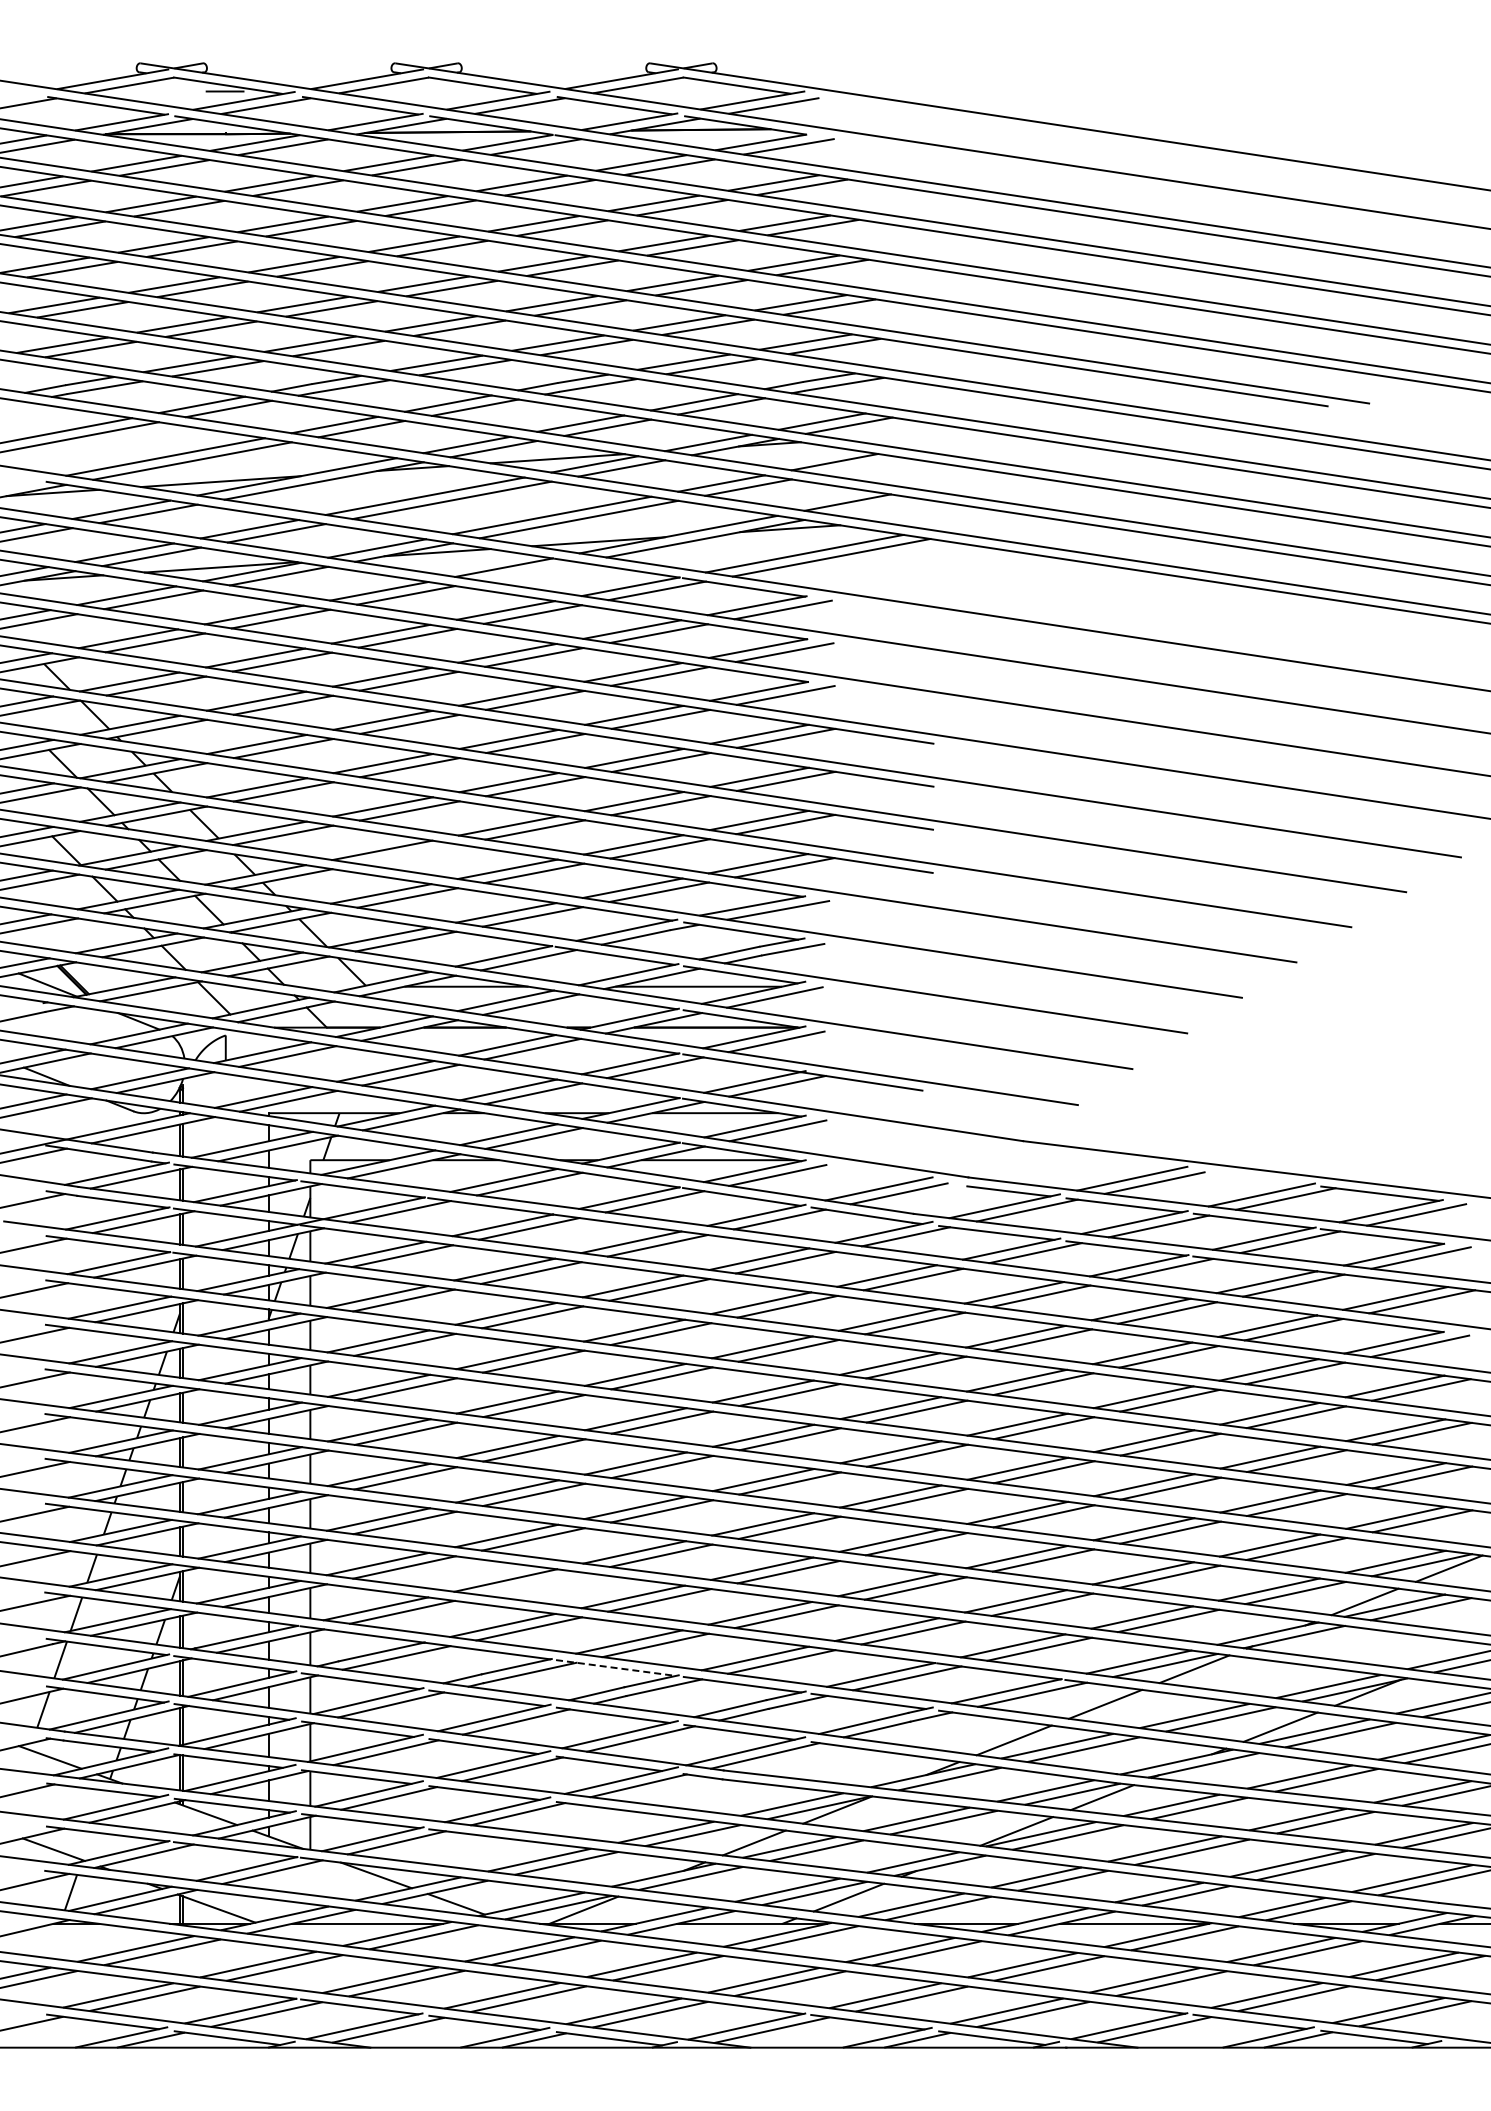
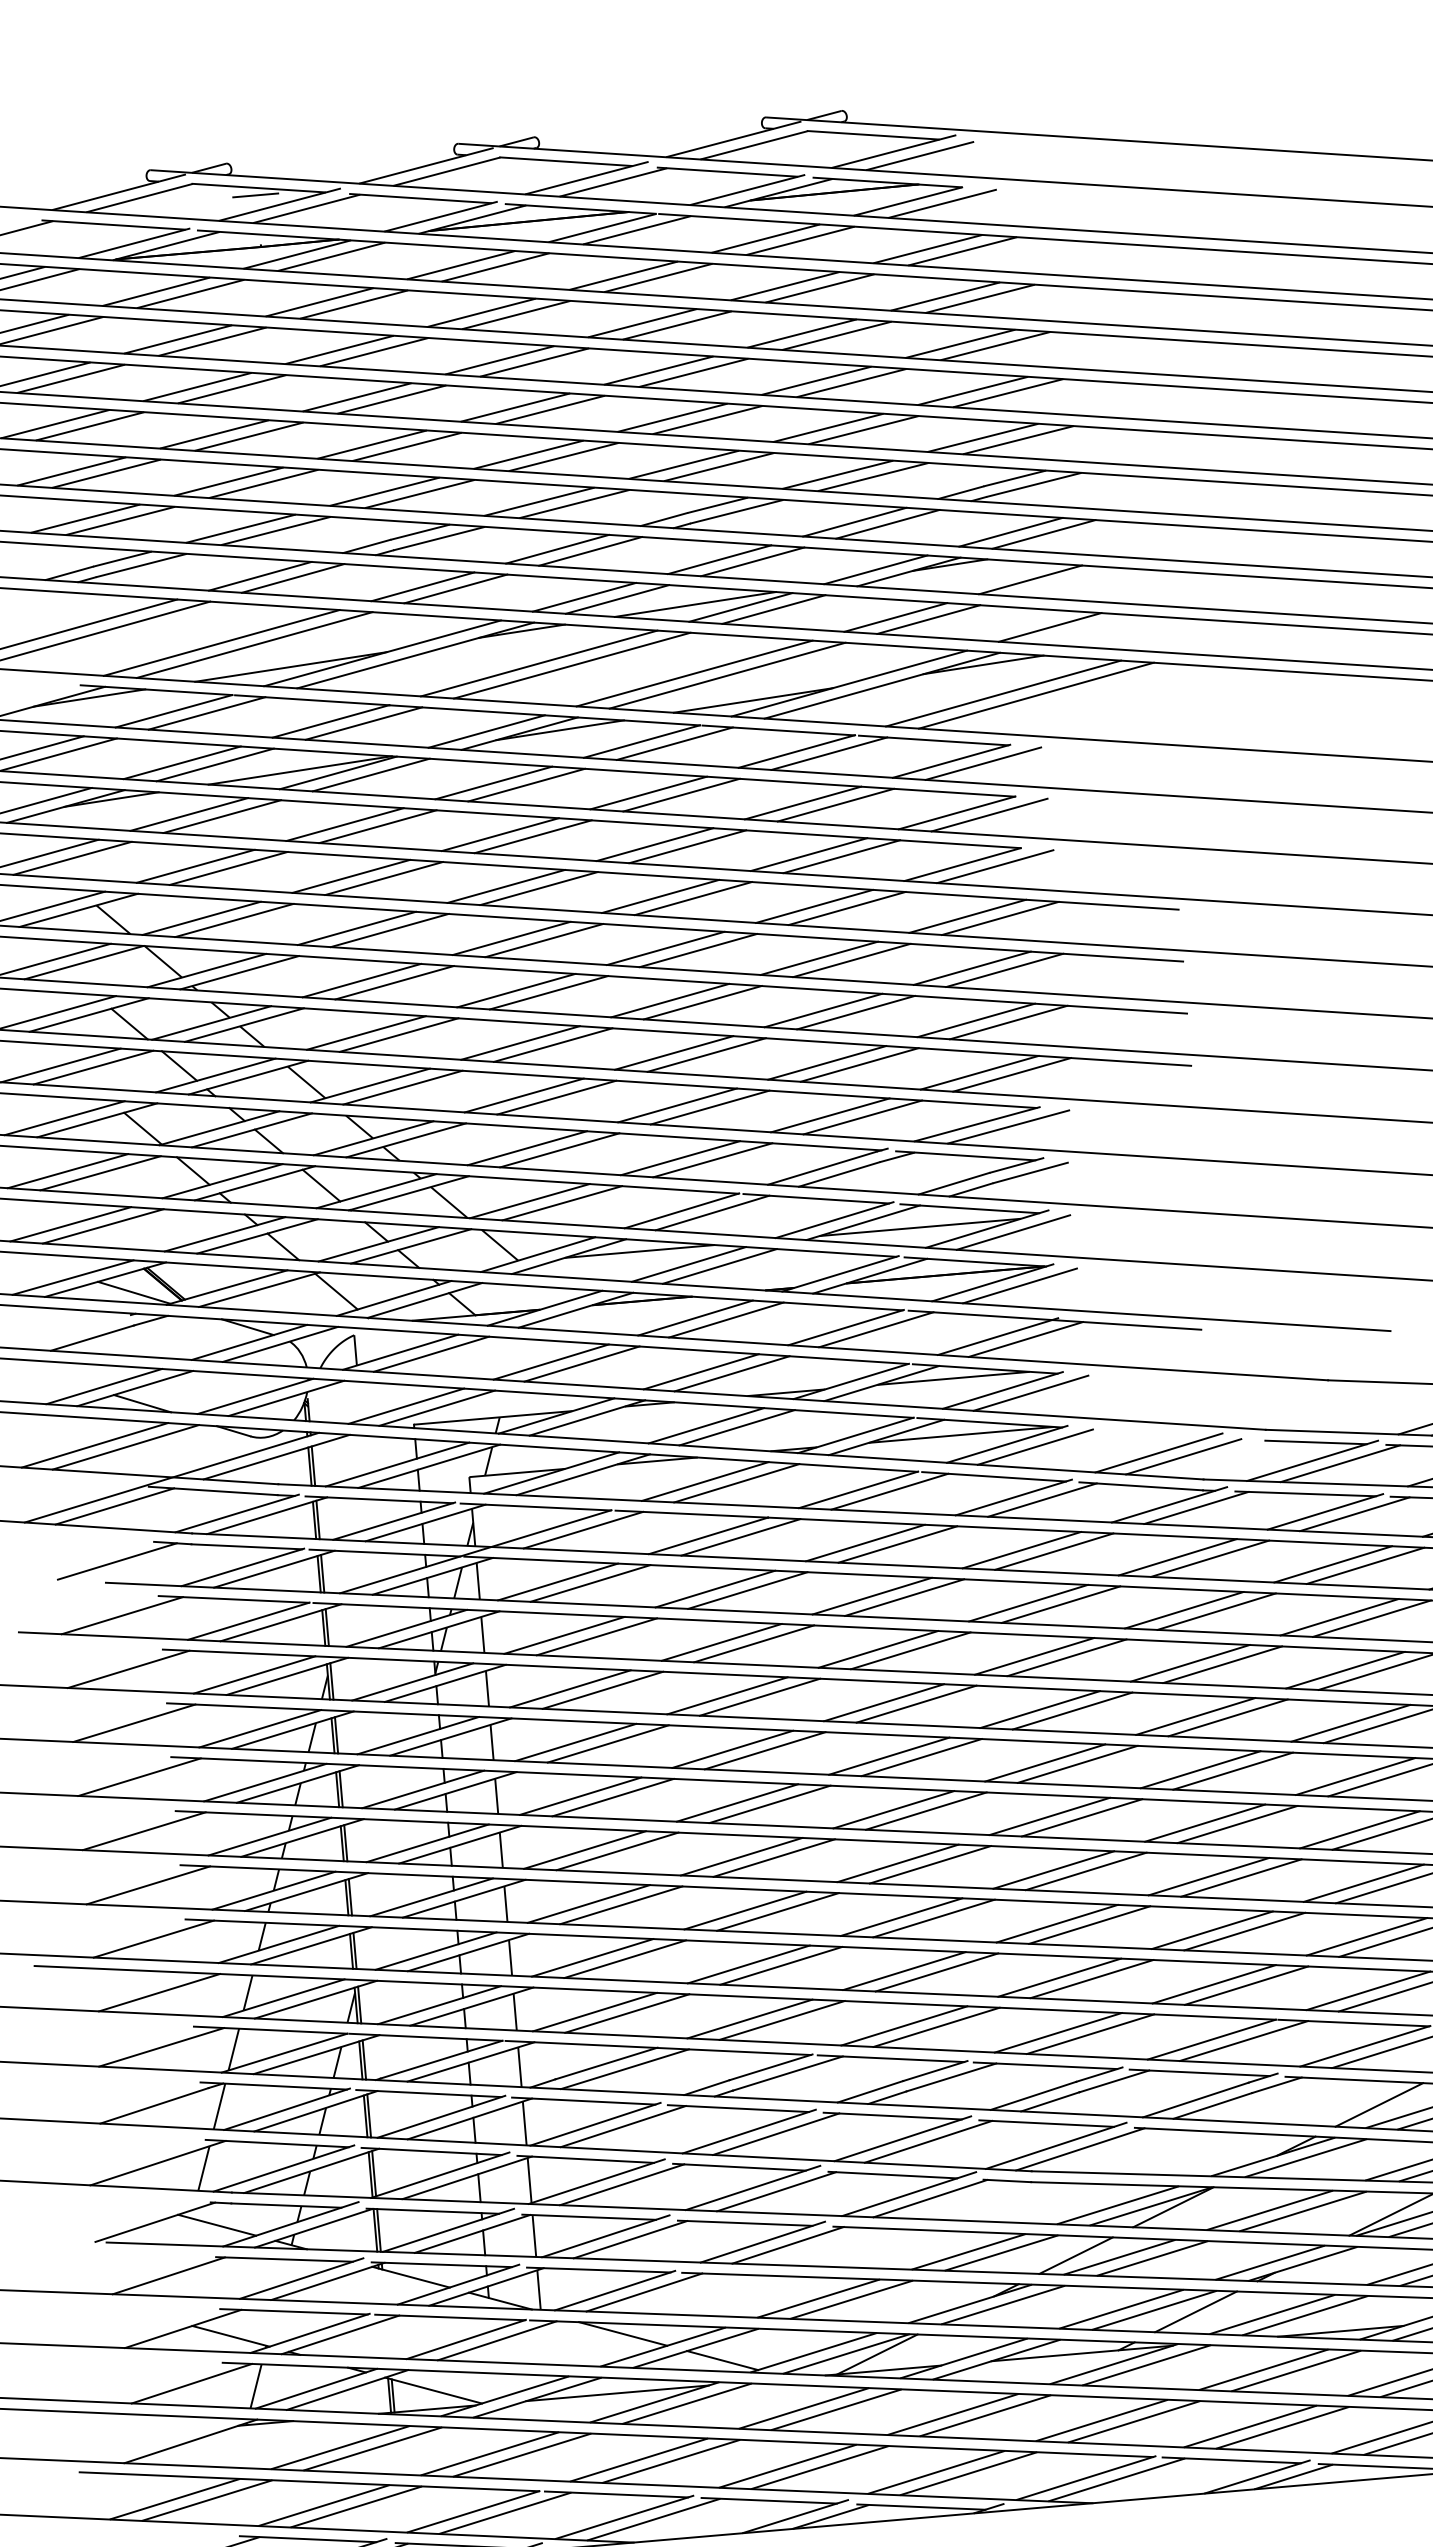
line: (530, 571) -> (674, 743), added
line: (408, 854) -> (556, 1097), added
line: (531, 1583) -> (780, 1965), added
line: (616, 1668) -> (891, 2059), dashed -> solid

